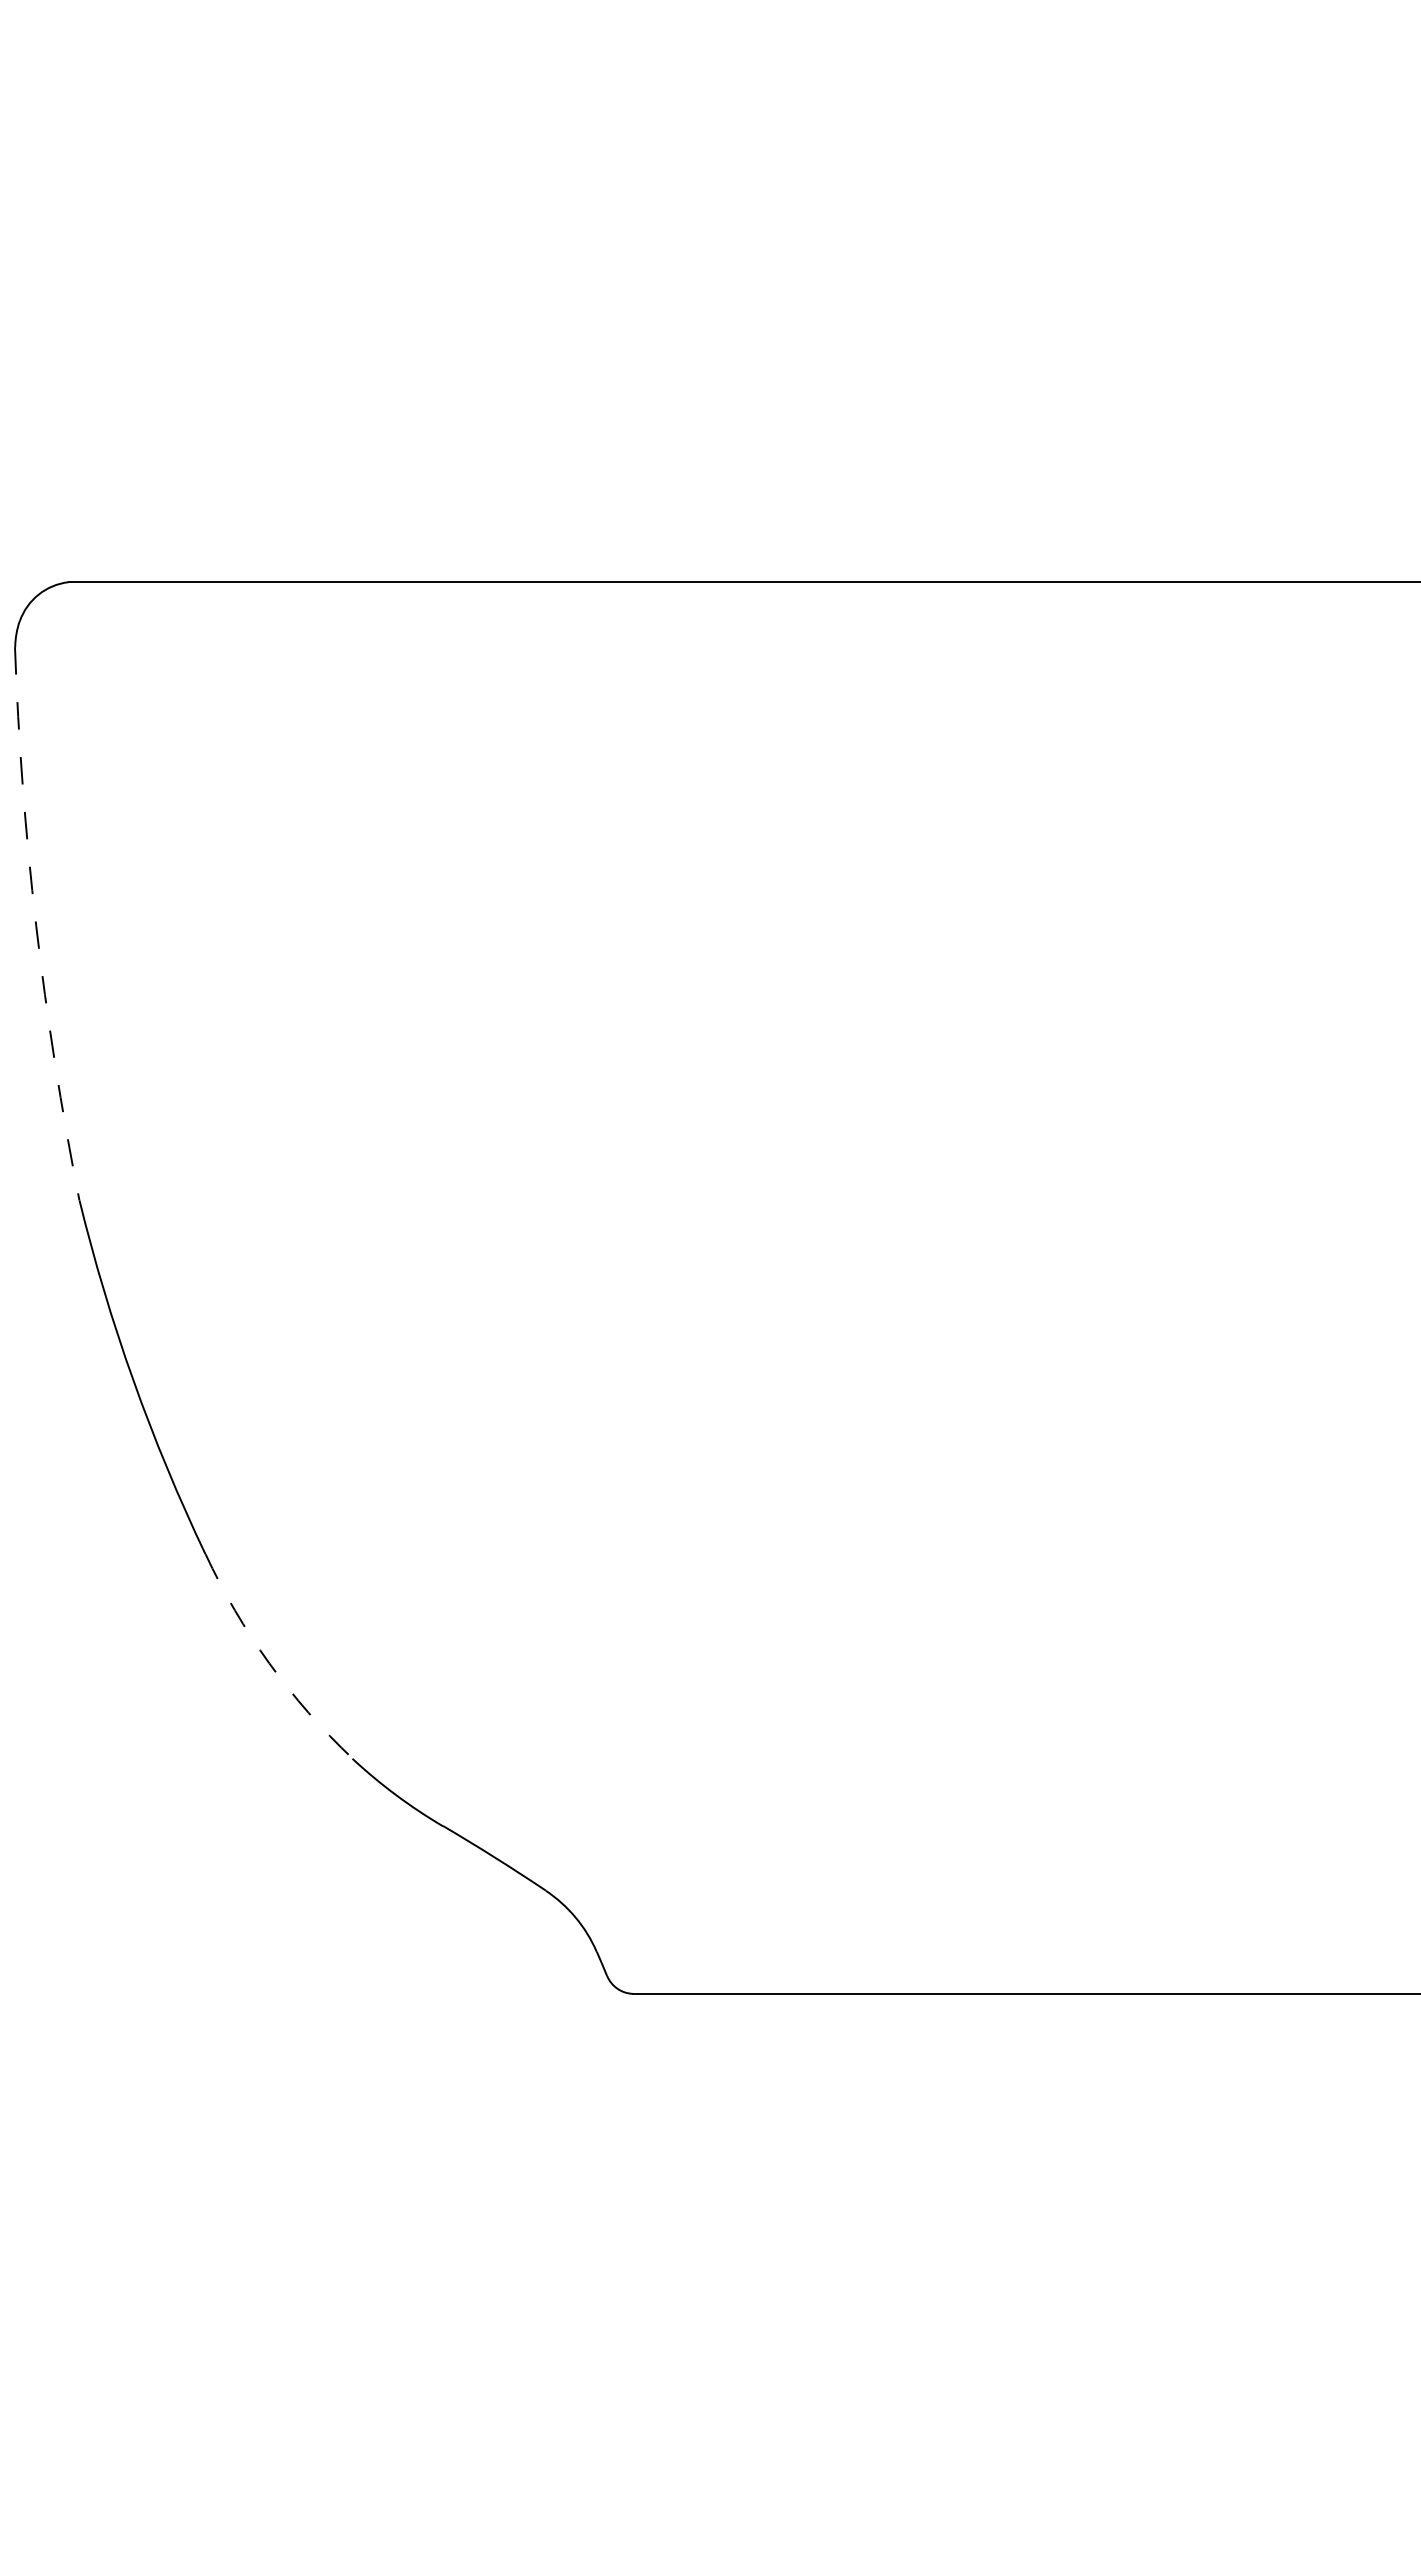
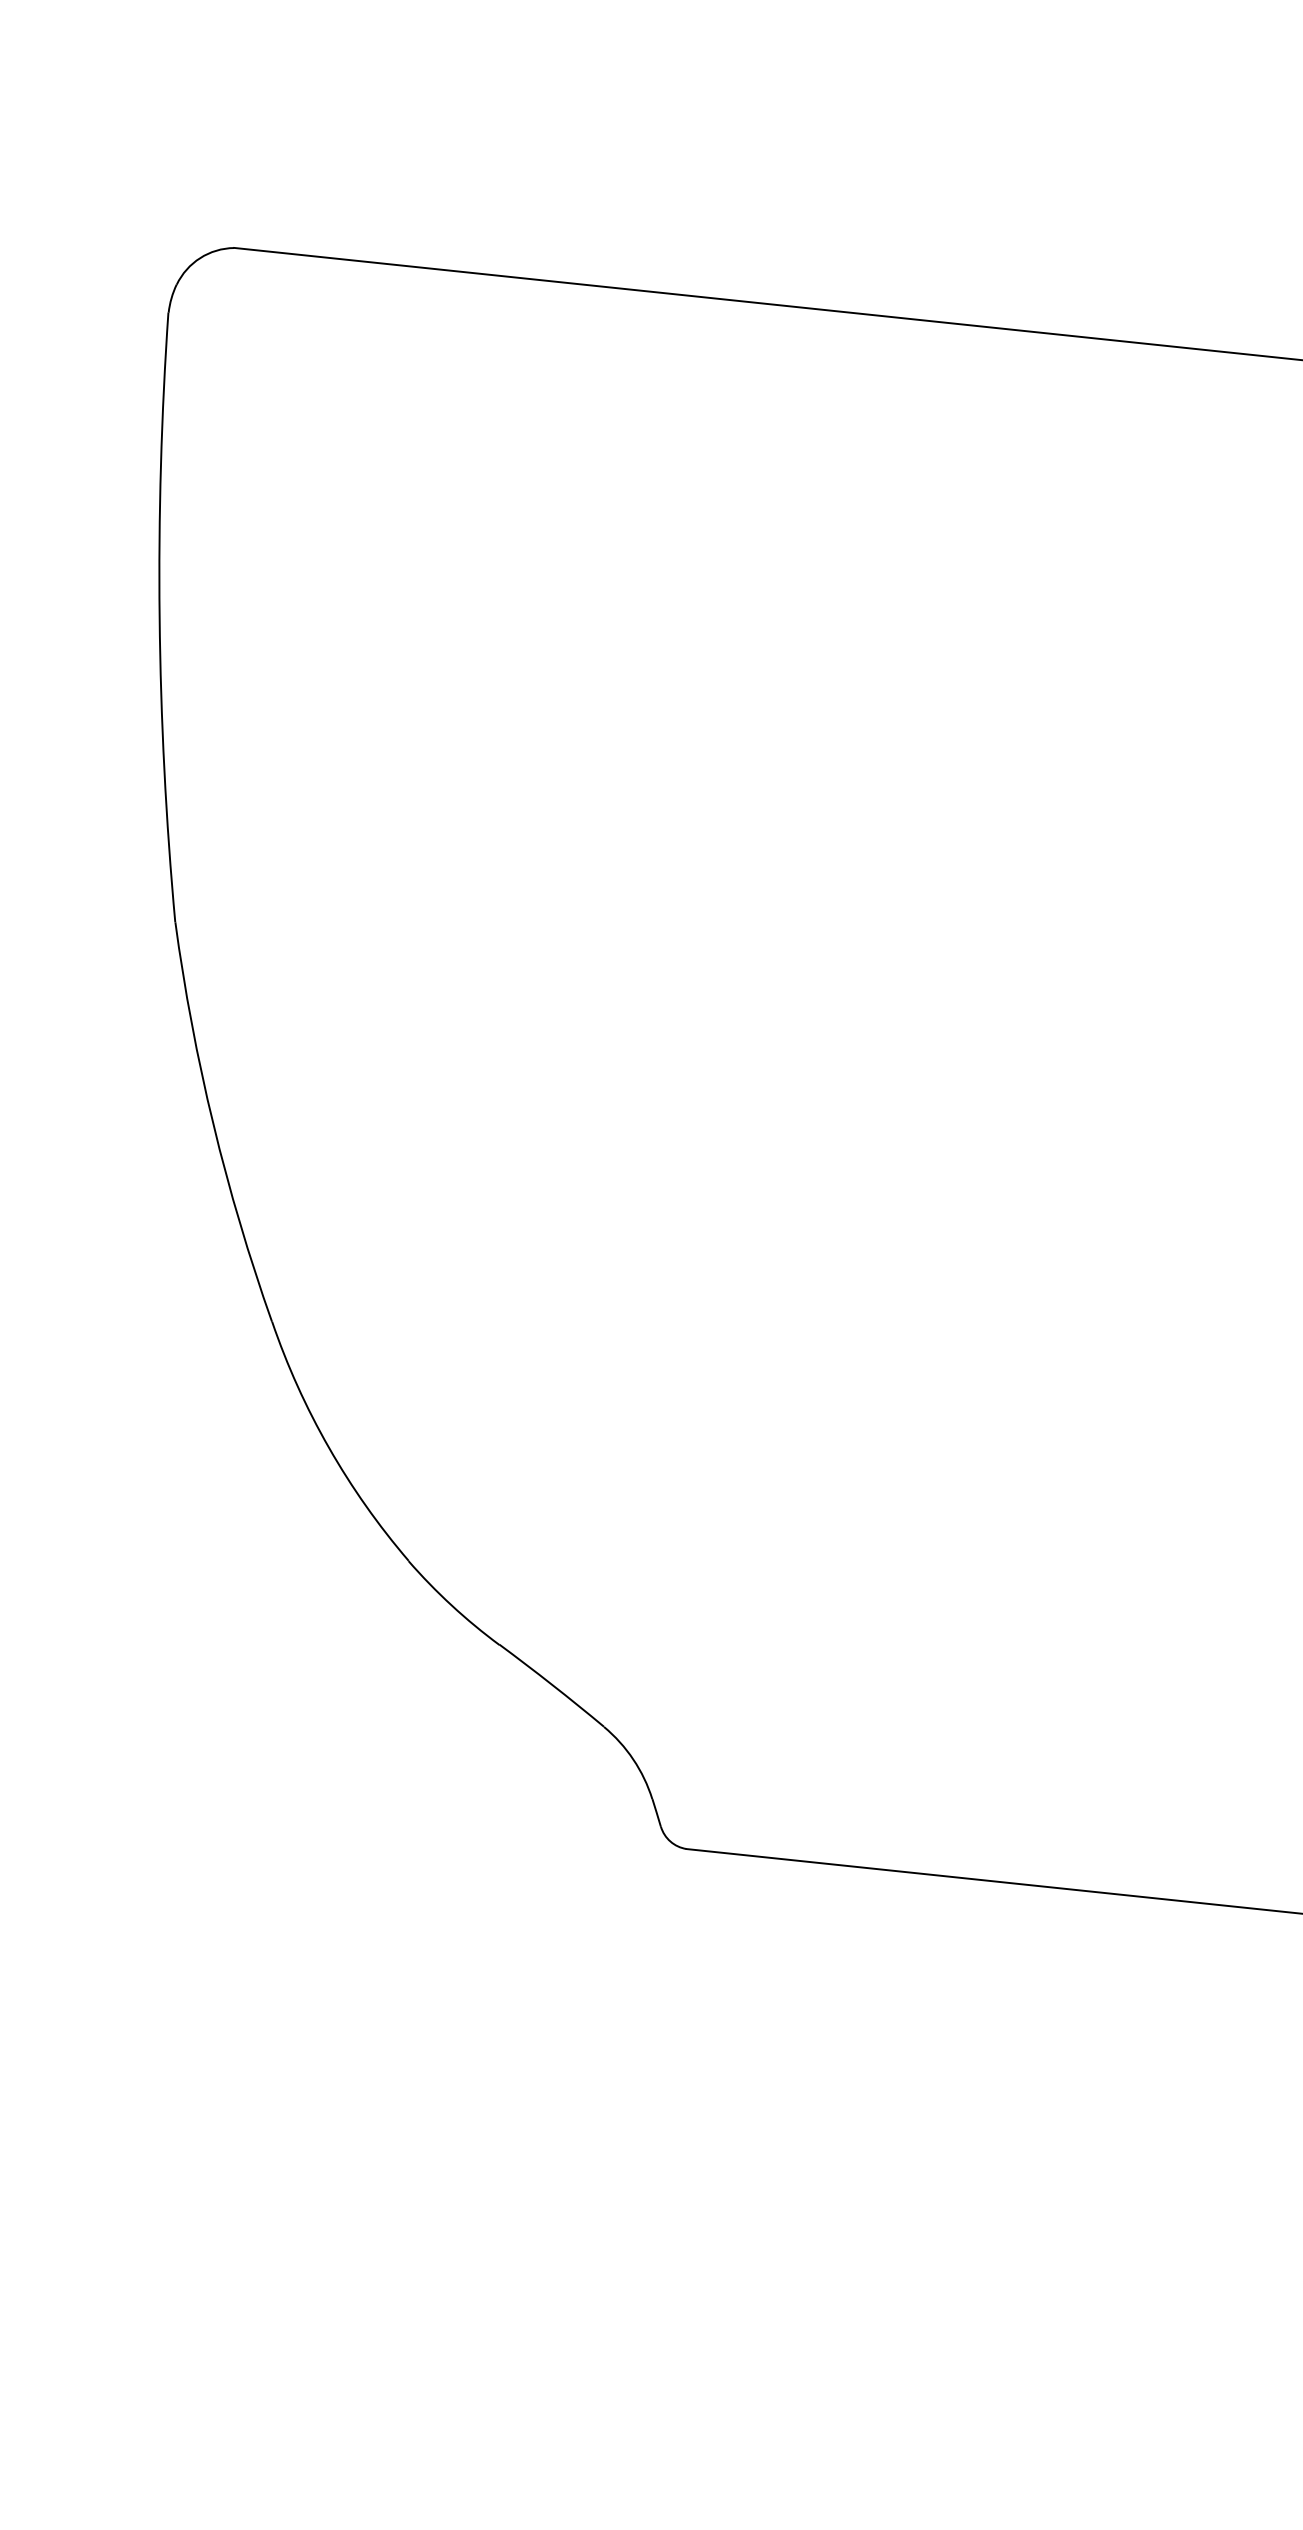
arc: (36, 925) -> (159, 618), dashed -> solid
arc: (269, 1663) -> (329, 1447), dashed -> solid

